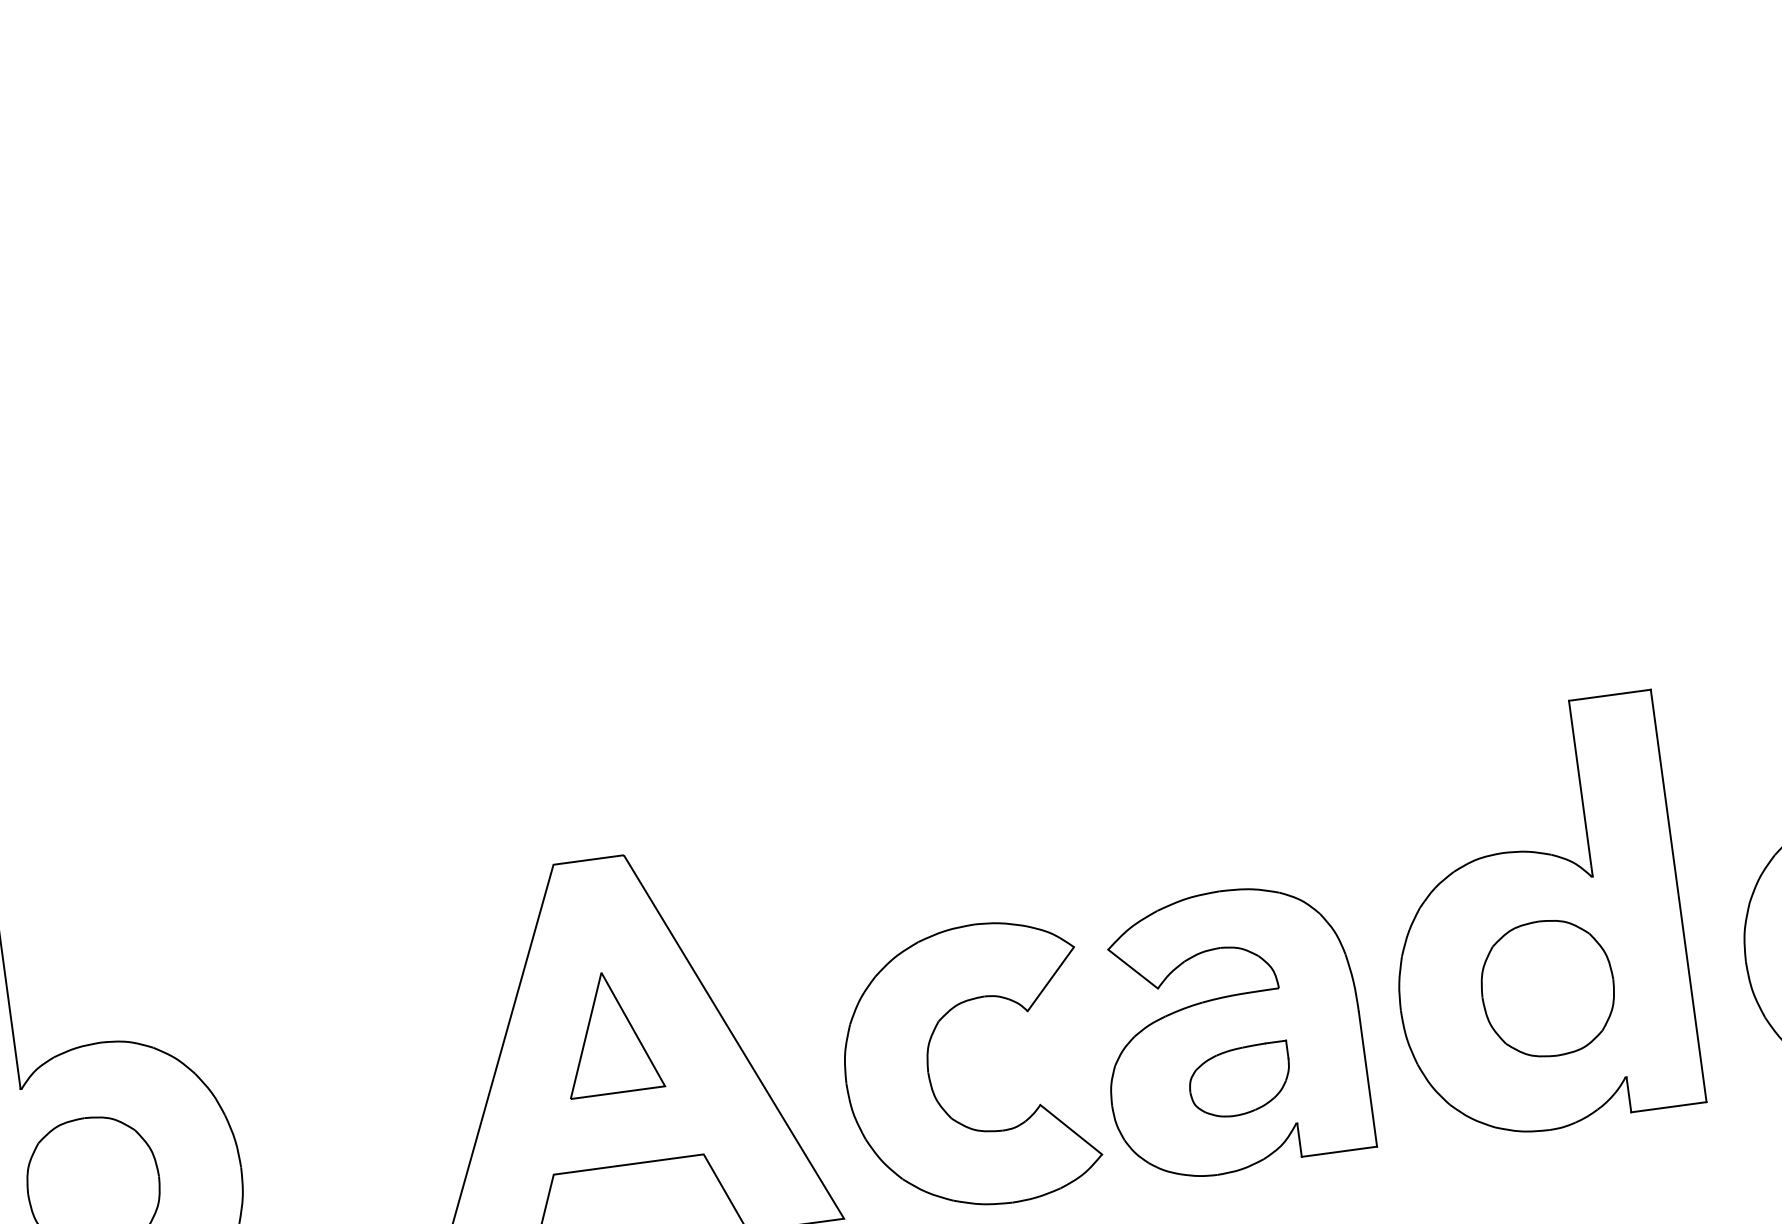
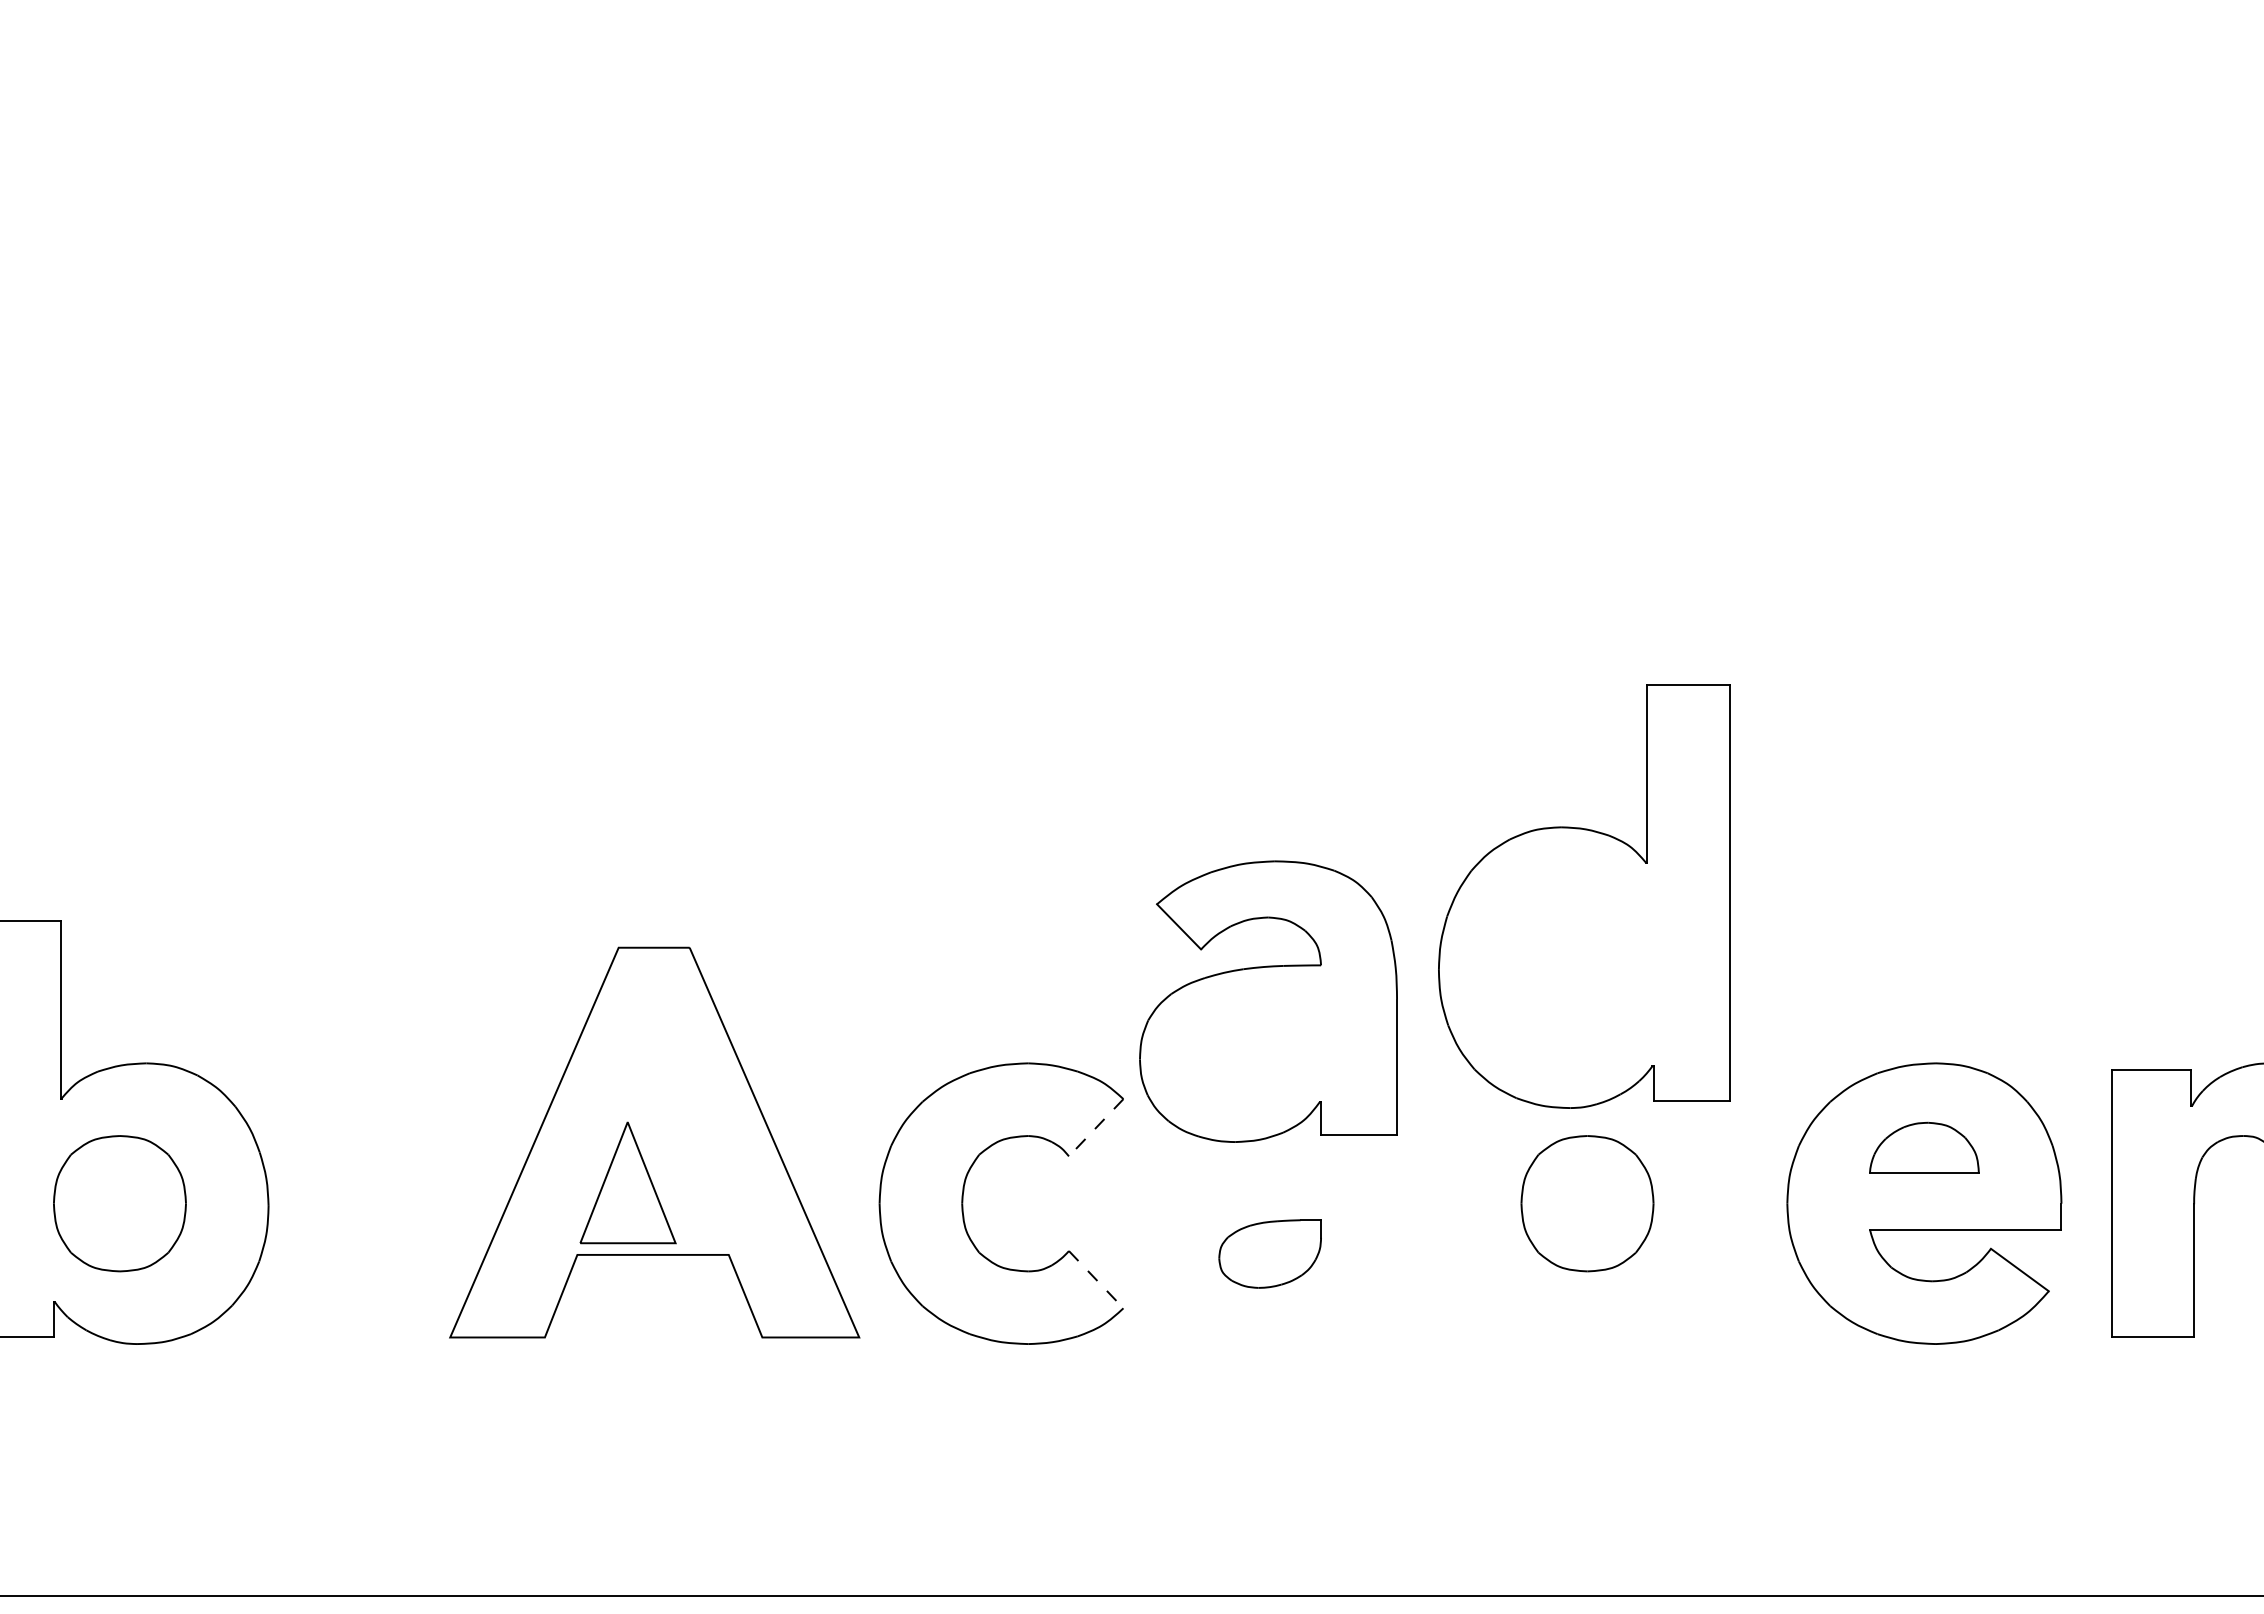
part: (1535, 918) -> (1584, 896), moved
line: (1051, 978) -> (1096, 1127), solid -> dashed
part: (1231, 1031) -> (1268, 1001), moved
part: (609, 1032) -> (627, 1182), moved
line: (1071, 1129) -> (1096, 1279), solid -> dashed

